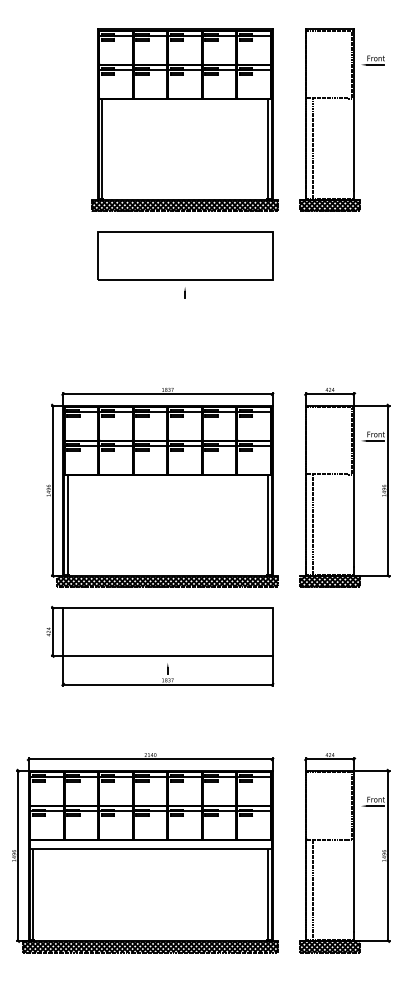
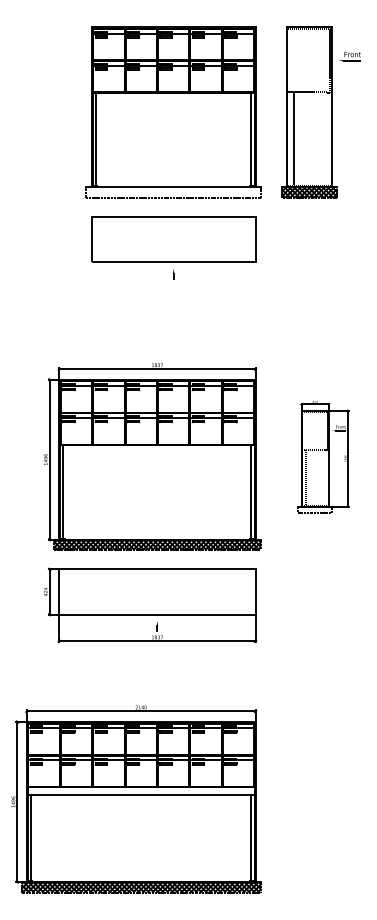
hatch: (184, 205) -> (173, 192), removed
part: (344, 487) -> (322, 456), size x0.6
part: (344, 853) -> (322, 799), removed

